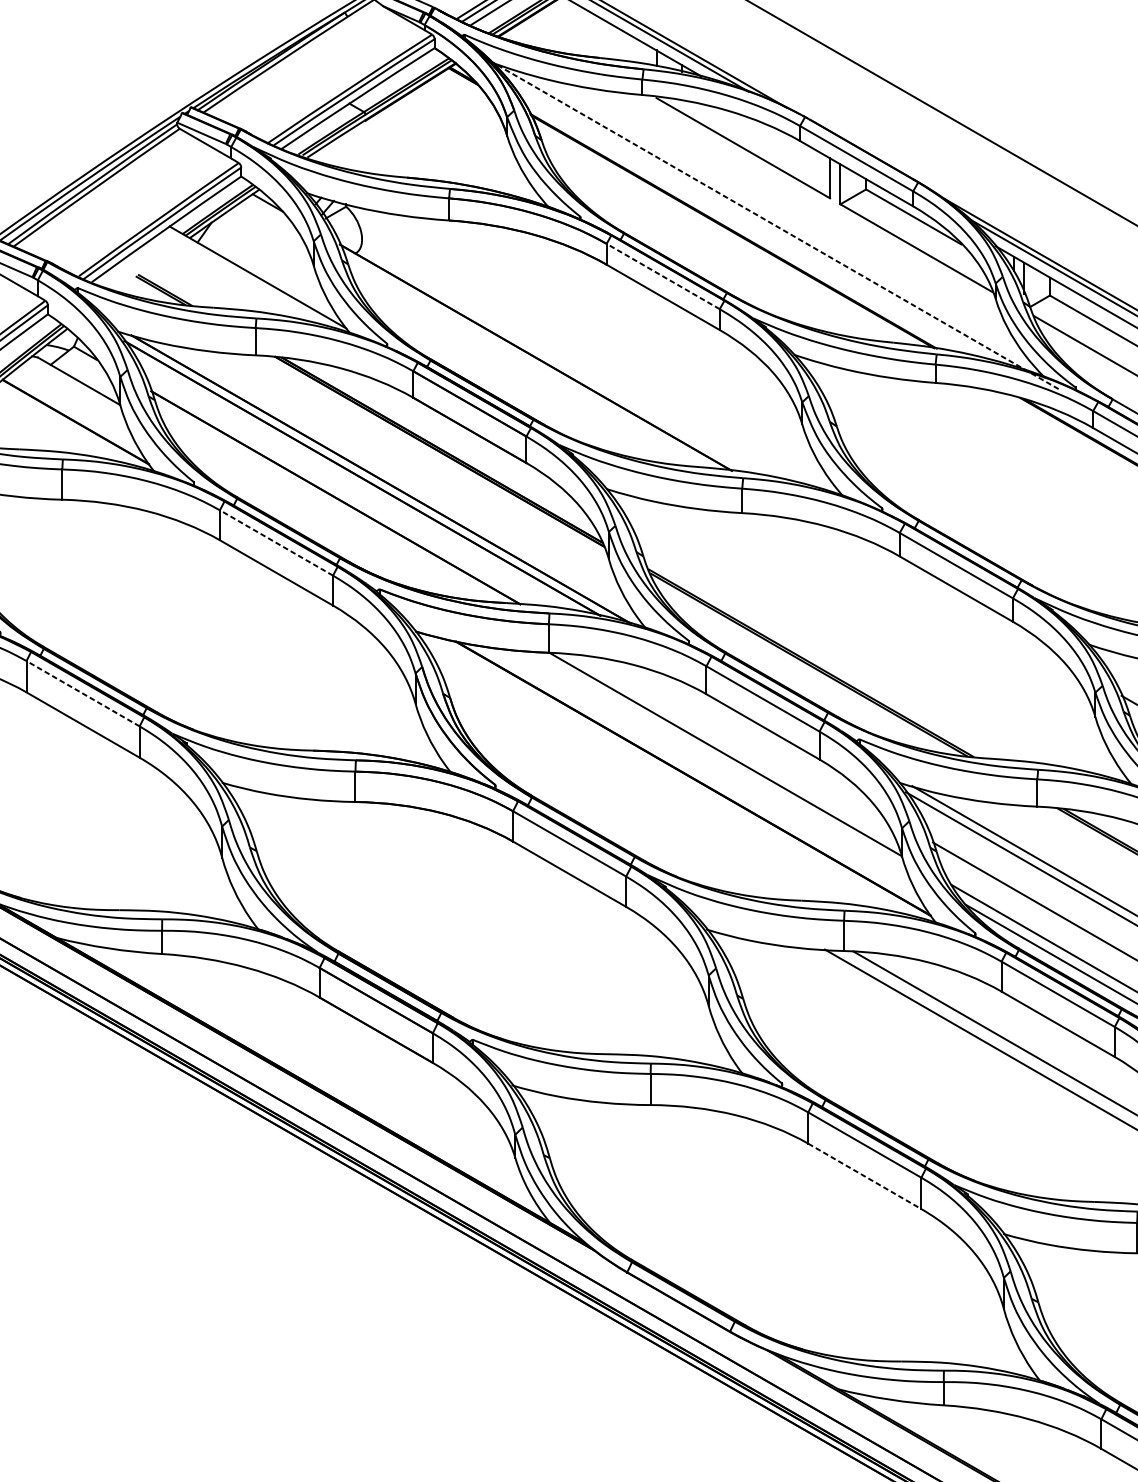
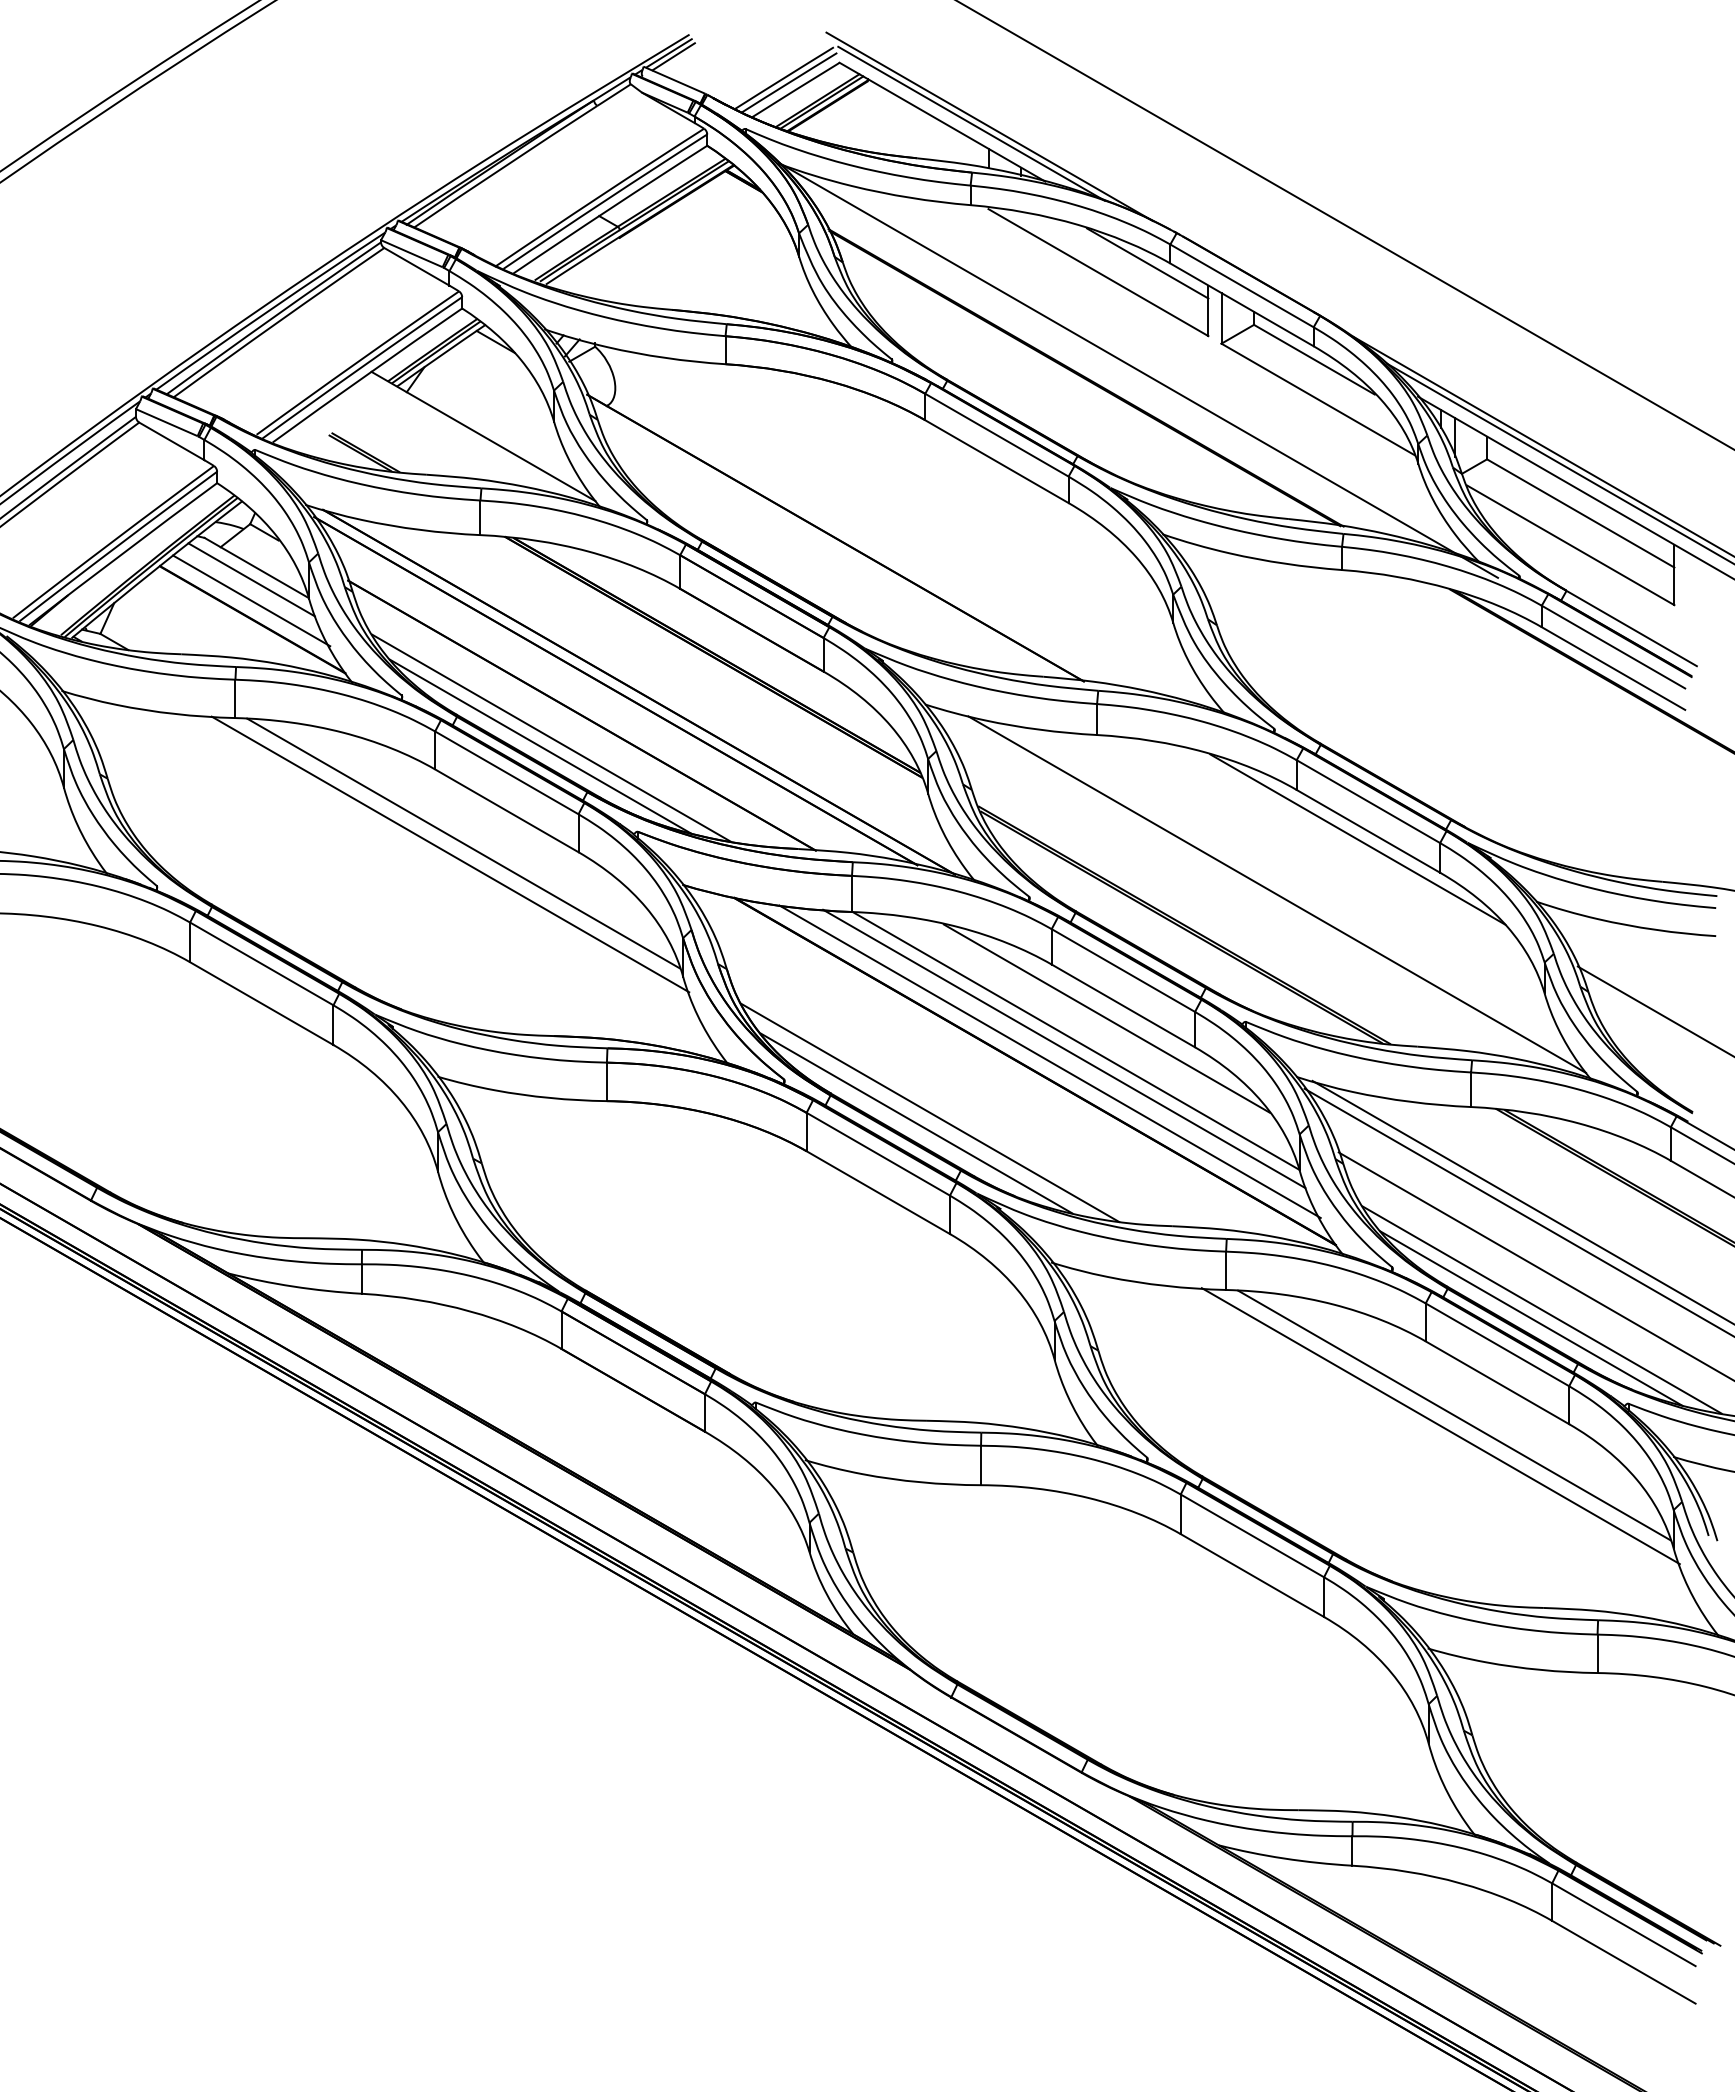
line: (782, 141) -> (1147, 263), added
line: (774, 225) -> (1138, 370), dashed -> solid
line: (662, 276) -> (996, 435), dashed -> solid
line: (74, 390) -> (251, 579), added
line: (74, 406) -> (251, 600), added
line: (311, 515) -> (551, 737), added
line: (303, 522) -> (540, 746), added
line: (276, 542) -> (506, 772), dashed -> solid
line: (947, 595) -> (1357, 839), added
line: (242, 598) -> (463, 843), added
line: (232, 607) -> (450, 854), added
line: (884, 638) -> (1277, 894), added
line: (82, 693) -> (261, 963), dashed -> solid
line: (749, 736) -> (1106, 1018), added
line: (716, 760) -> (1064, 1048), added
line: (704, 770) -> (1049, 1061), added
line: (610, 810) -> (929, 1112), added
line: (599, 819) -> (916, 1123), added
line: (864, 1176) -> (1252, 1575), dashed -> solid

